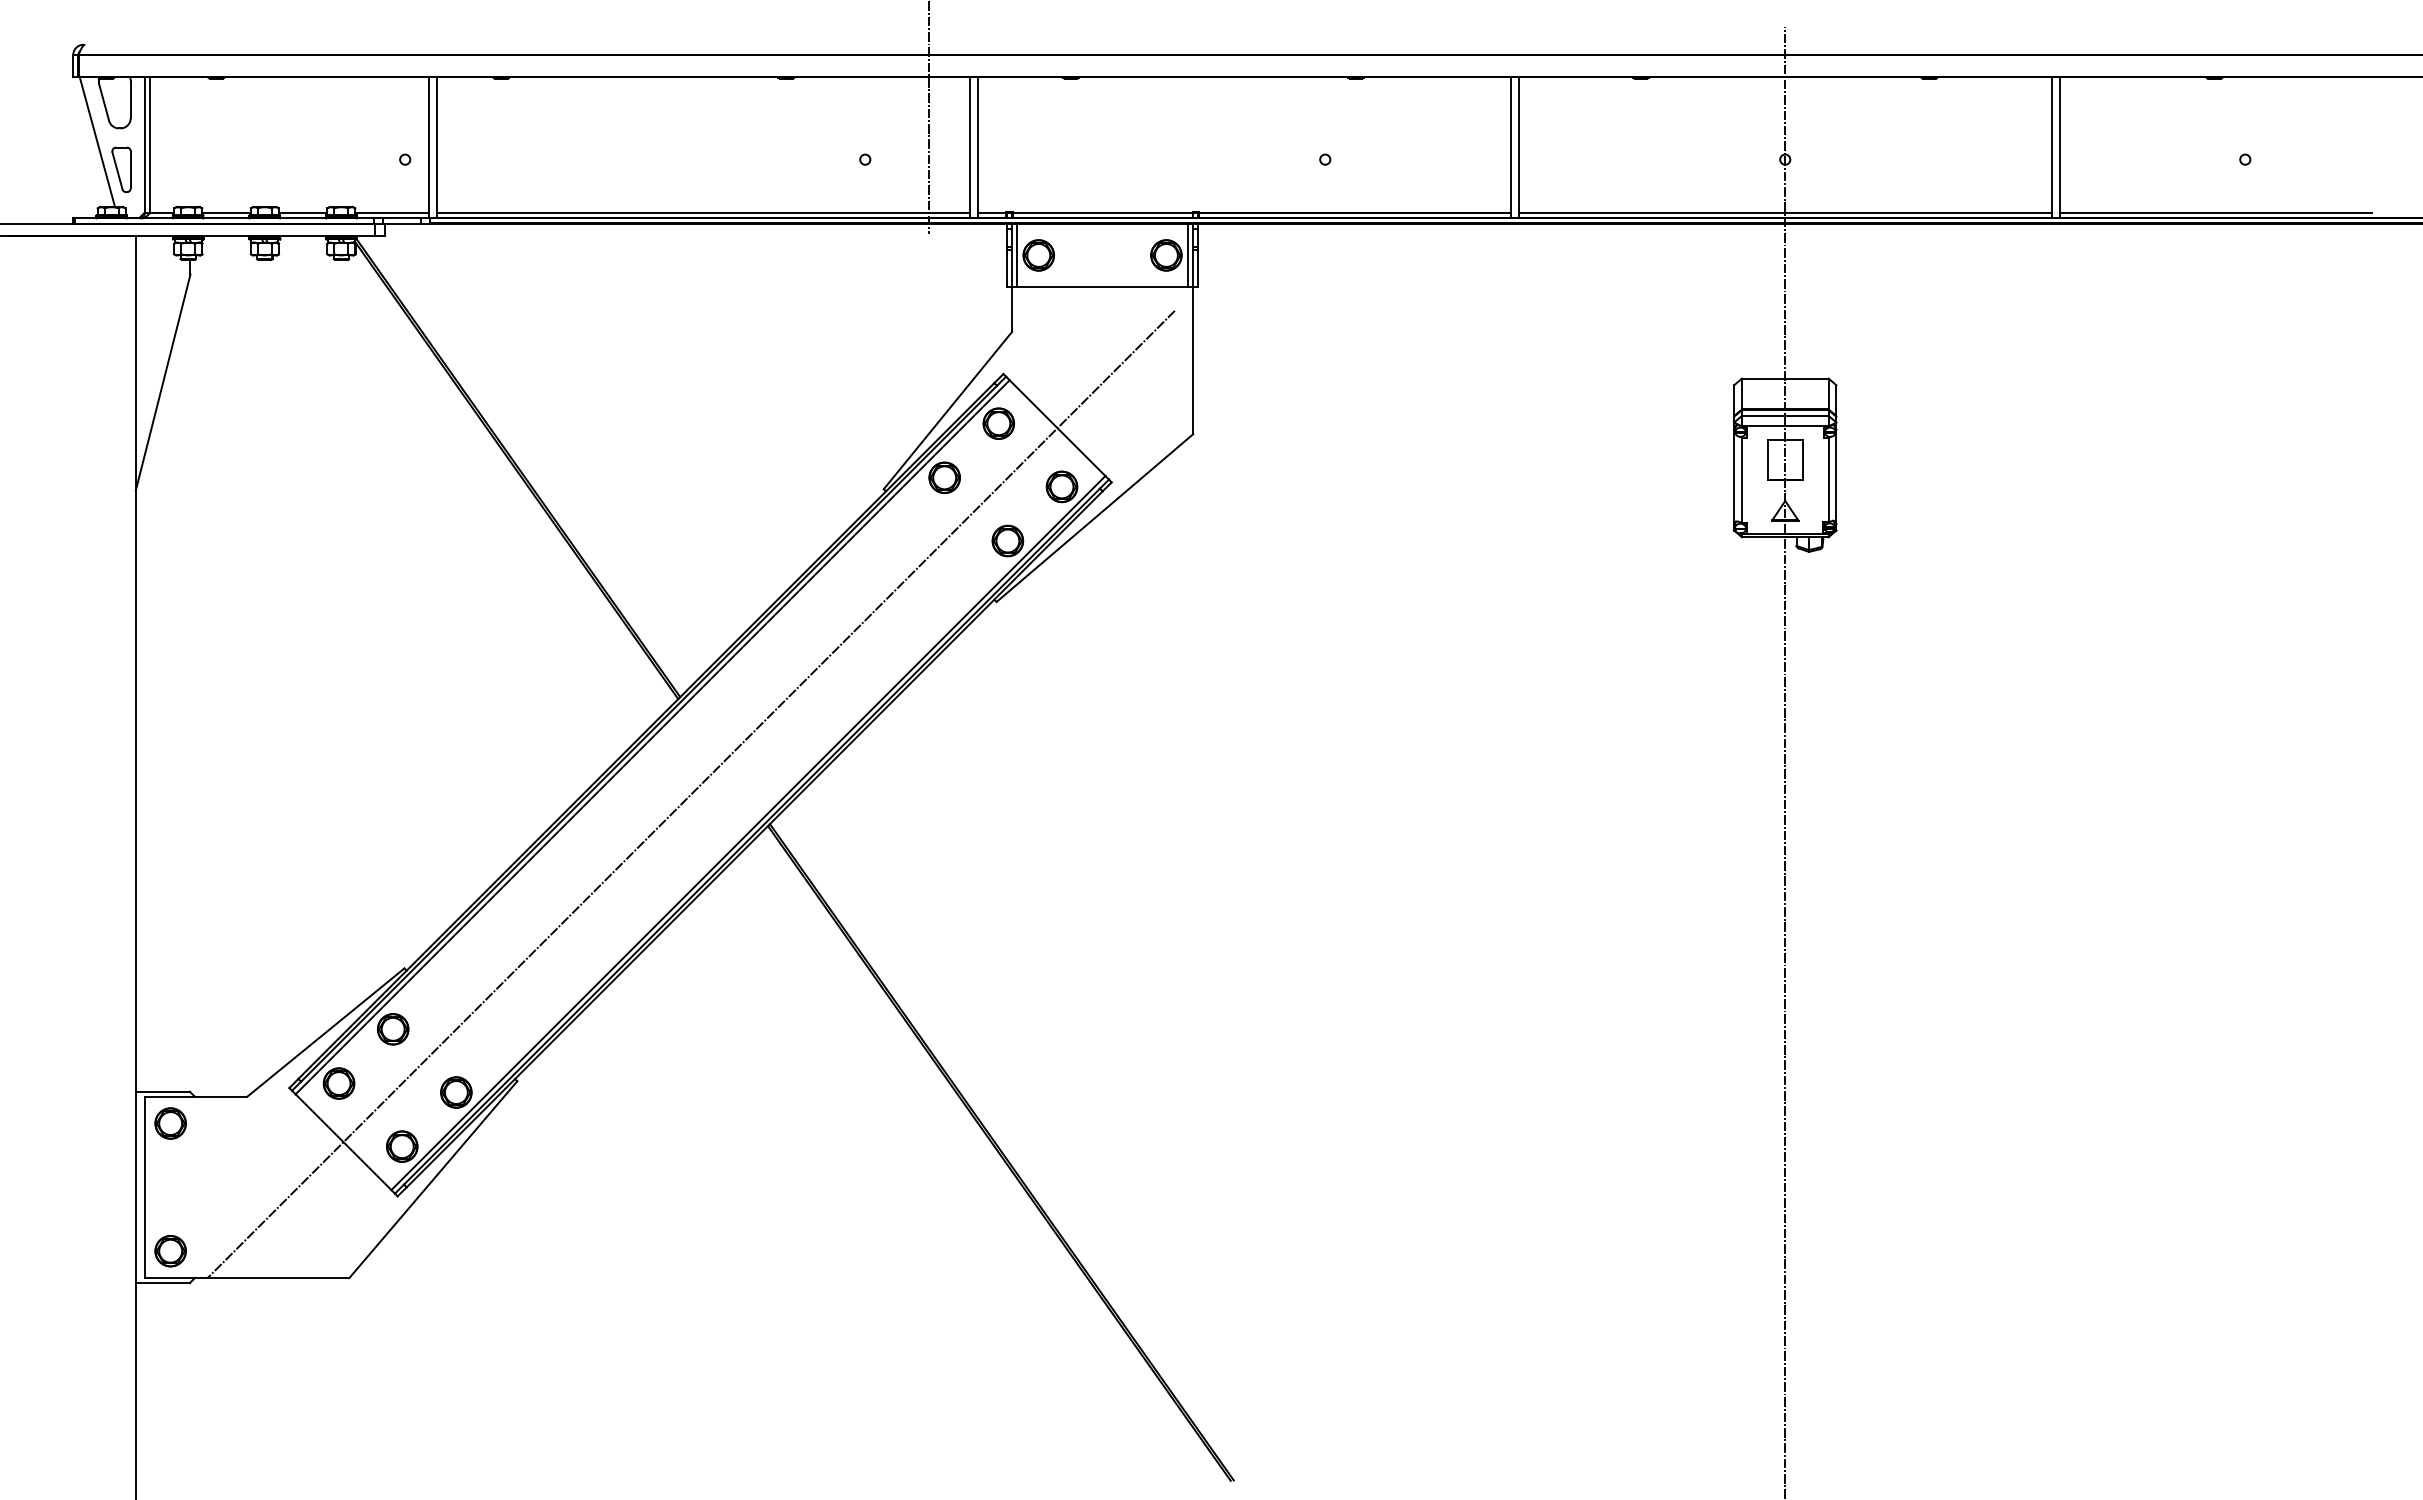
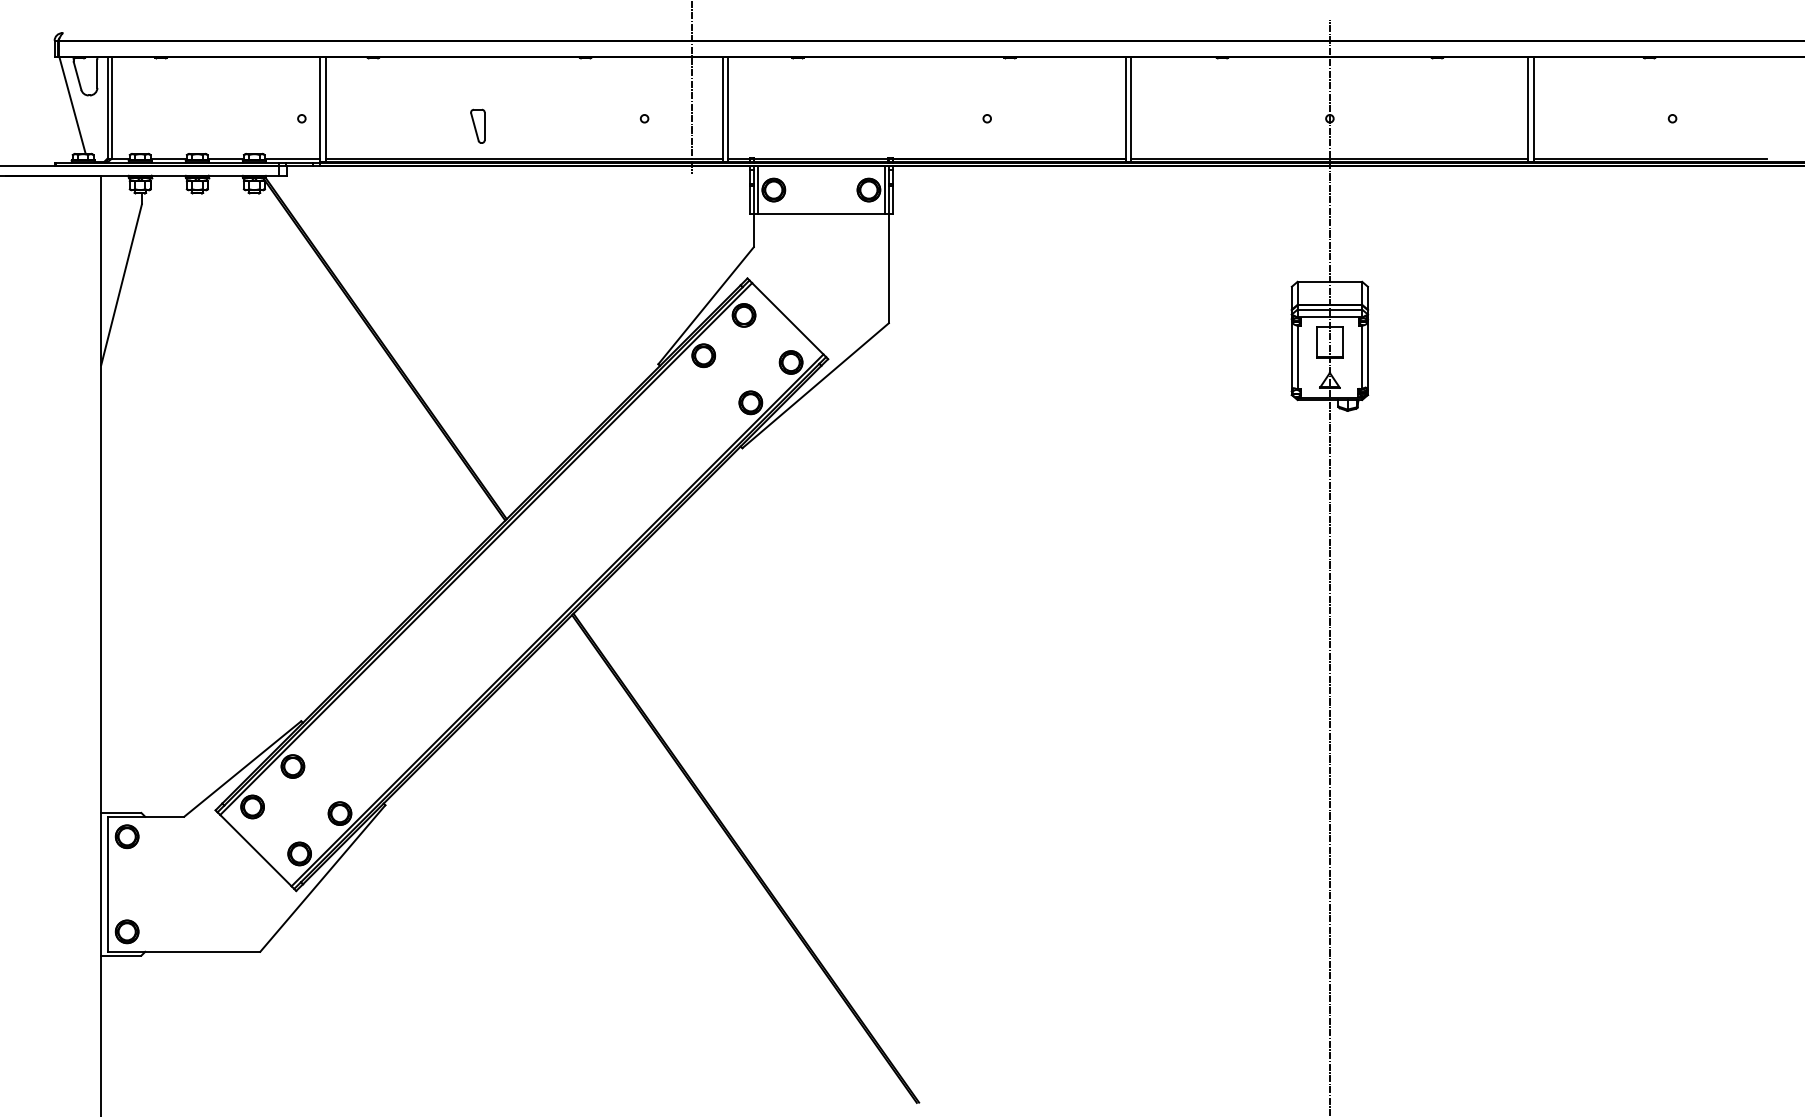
part: (121, 169) -> (477, 126), moved
line: (691, 793) -> (515, 590), removed

